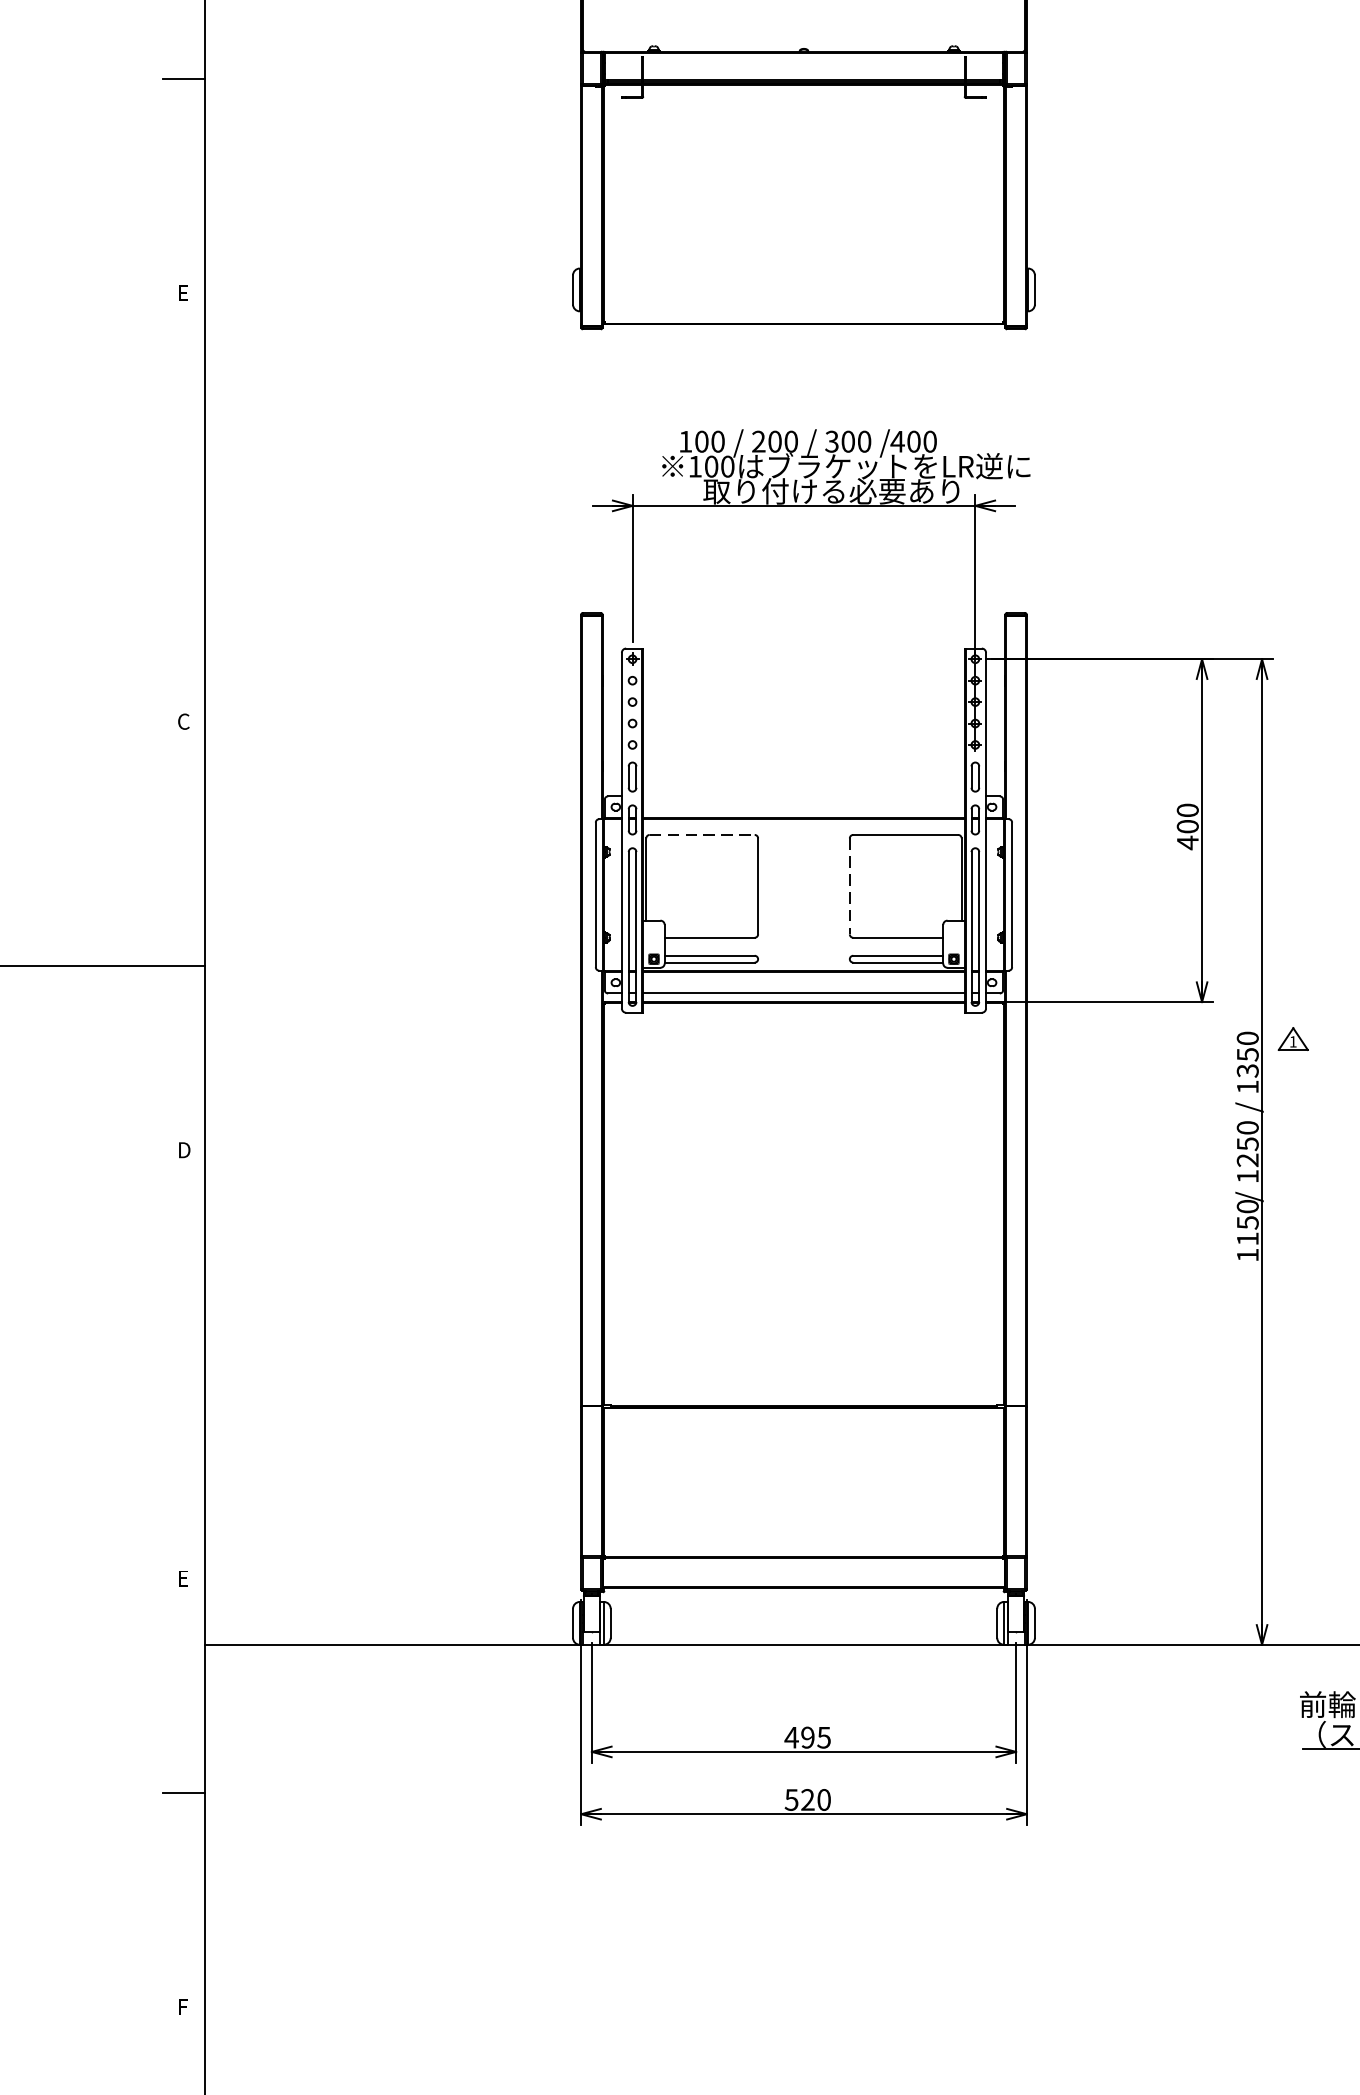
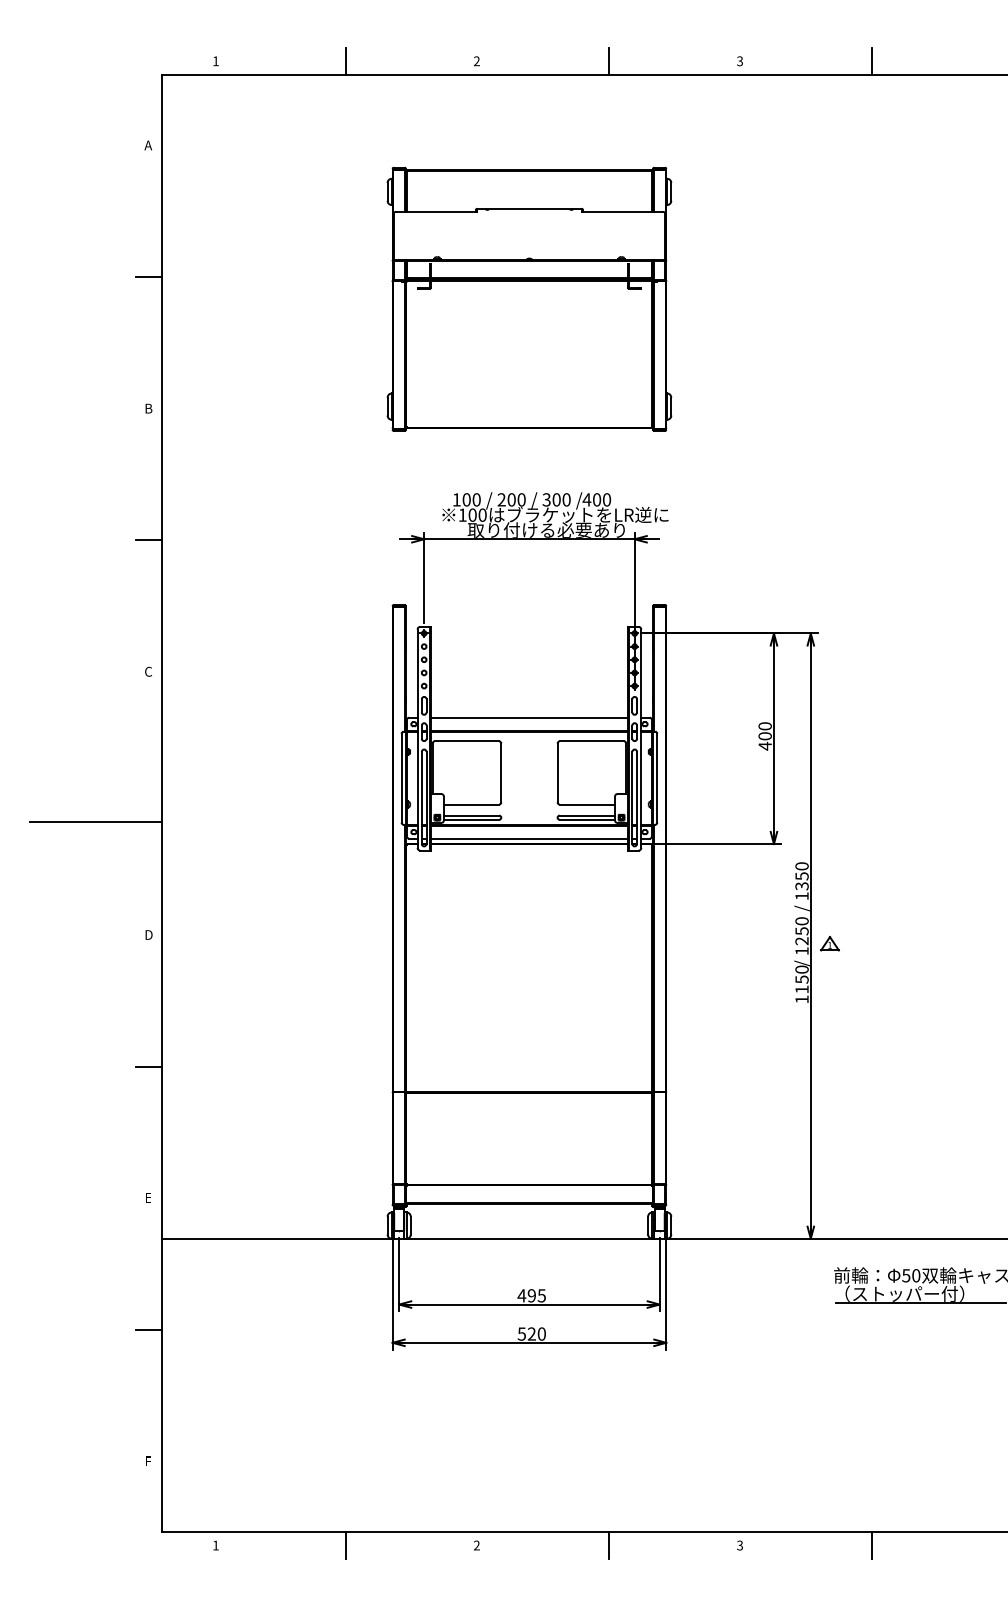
text: (183, 292) -> (148, 408), E -> B
line: (183, 507) -> (148, 540), added
line: (804, 796) -> (529, 717), added
line: (703, 835) -> (467, 741), dashed -> solid
line: (849, 887) -> (557, 773), dashed -> solid
part: (1292, 1038) -> (829, 943), moved
line: (183, 1364) -> (148, 1066), added

